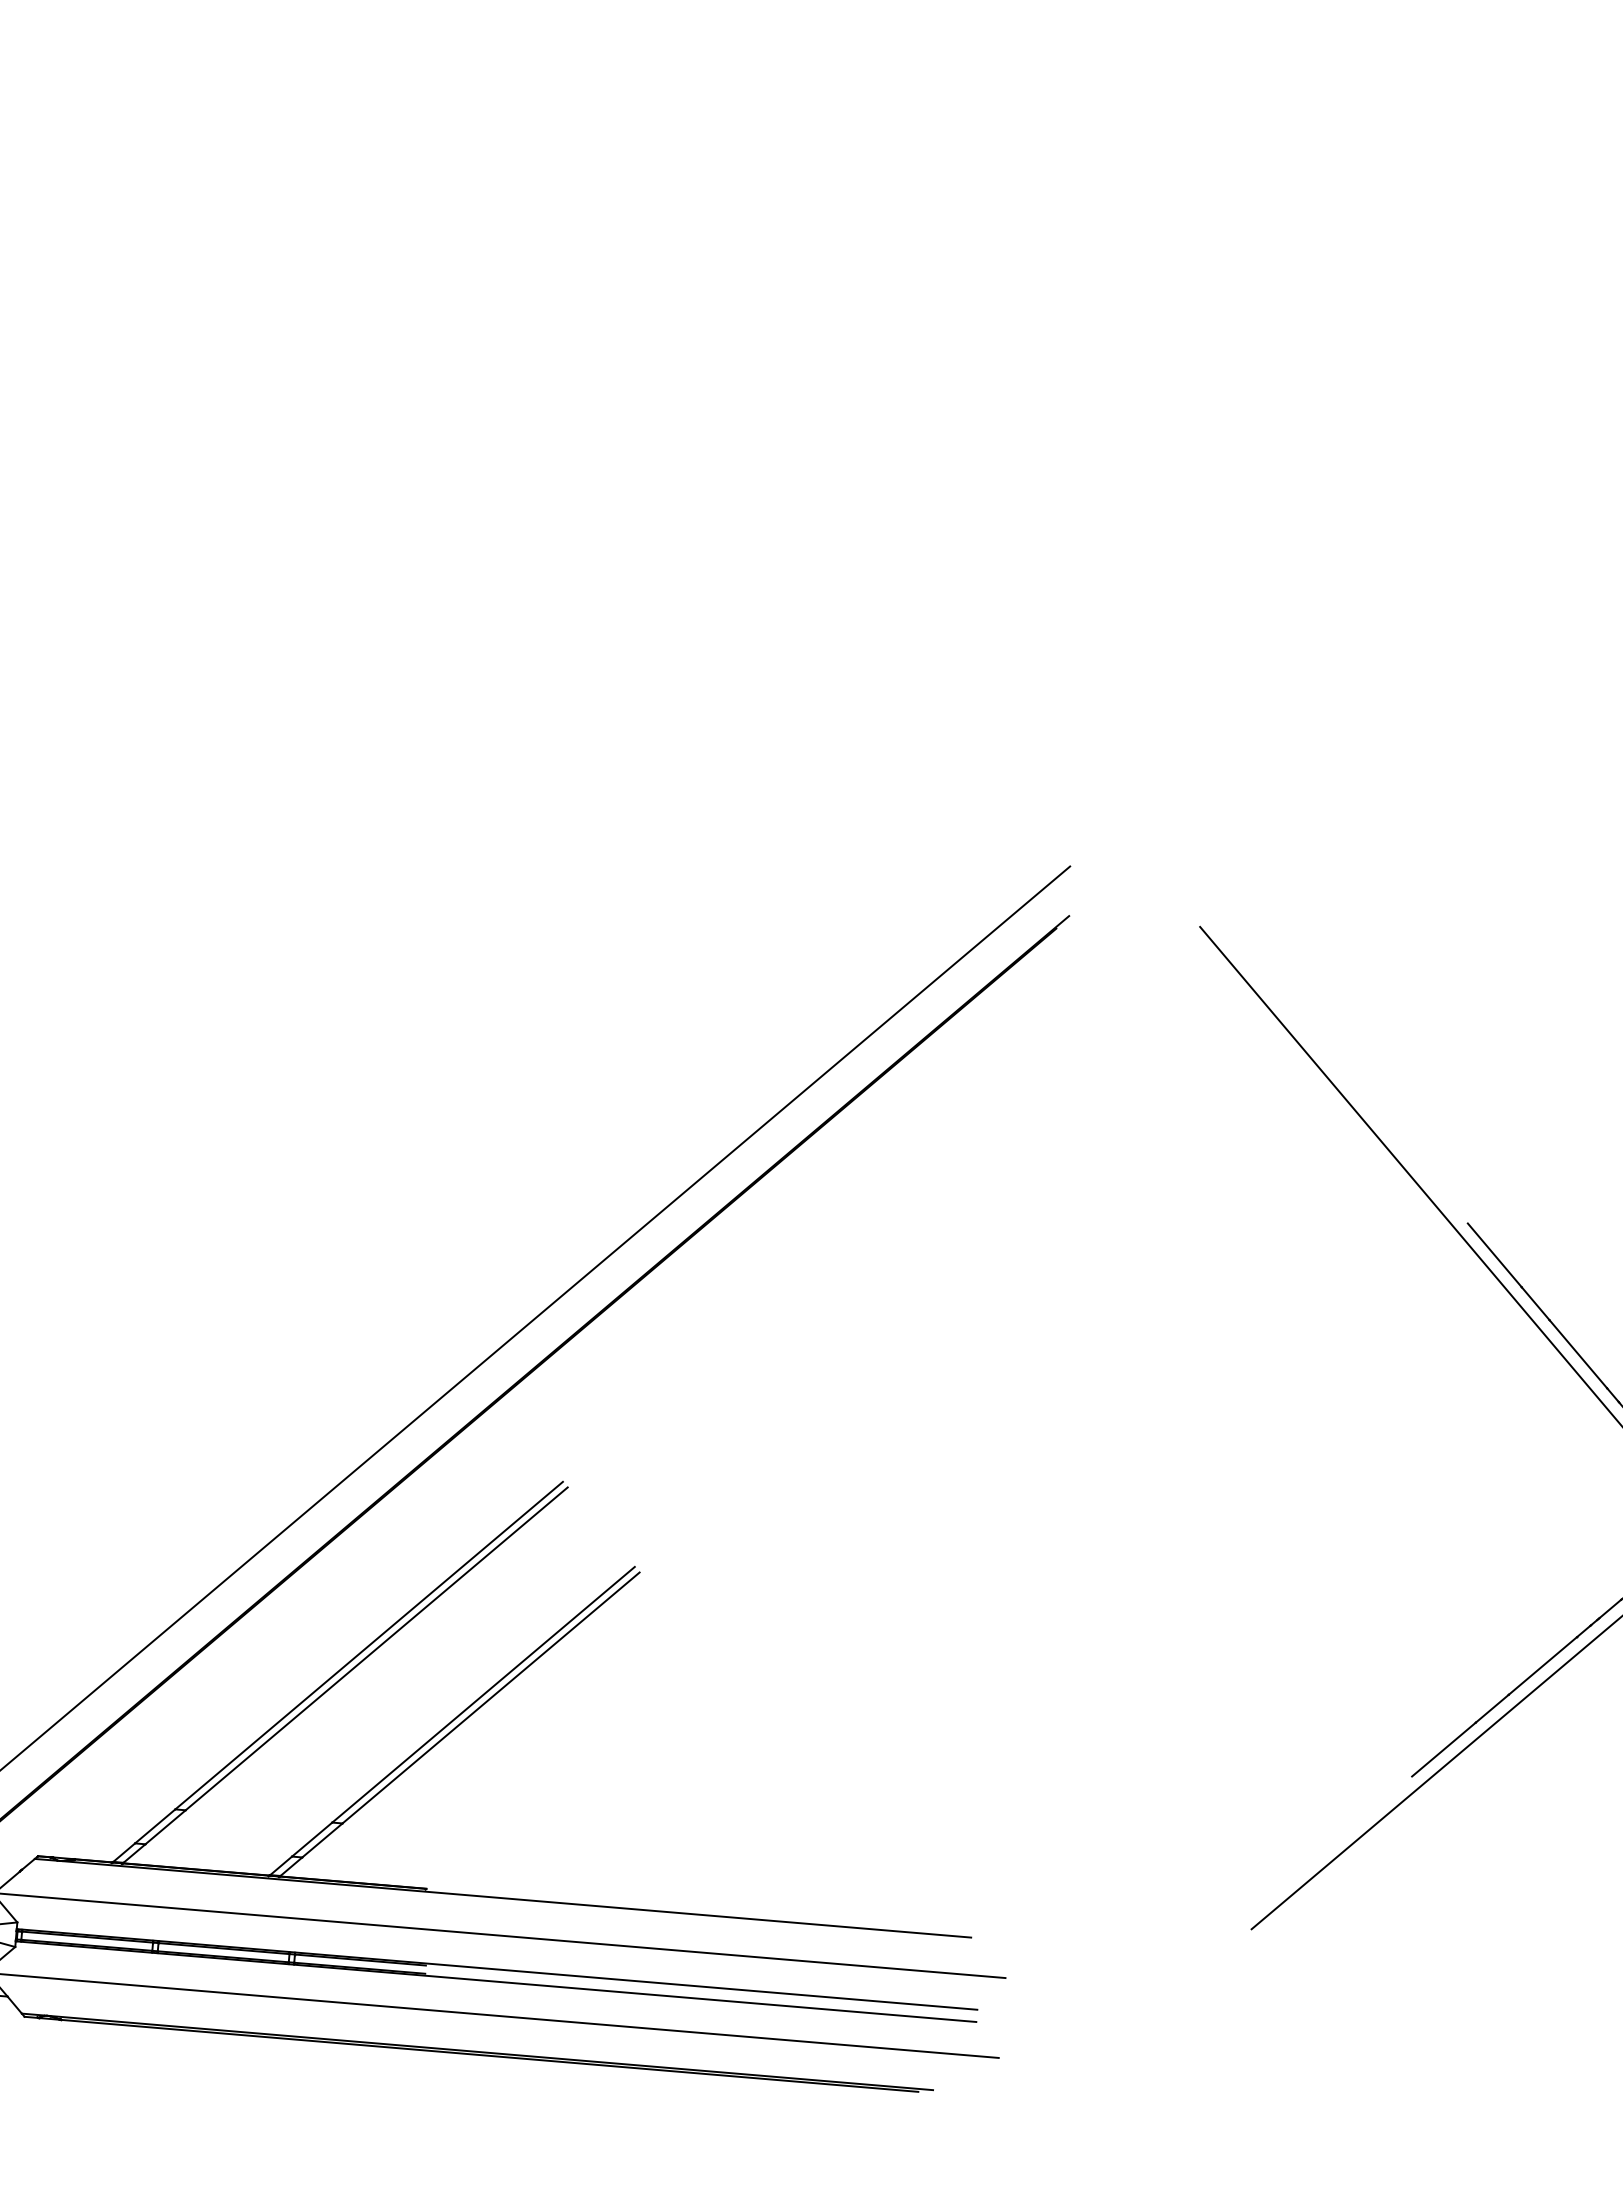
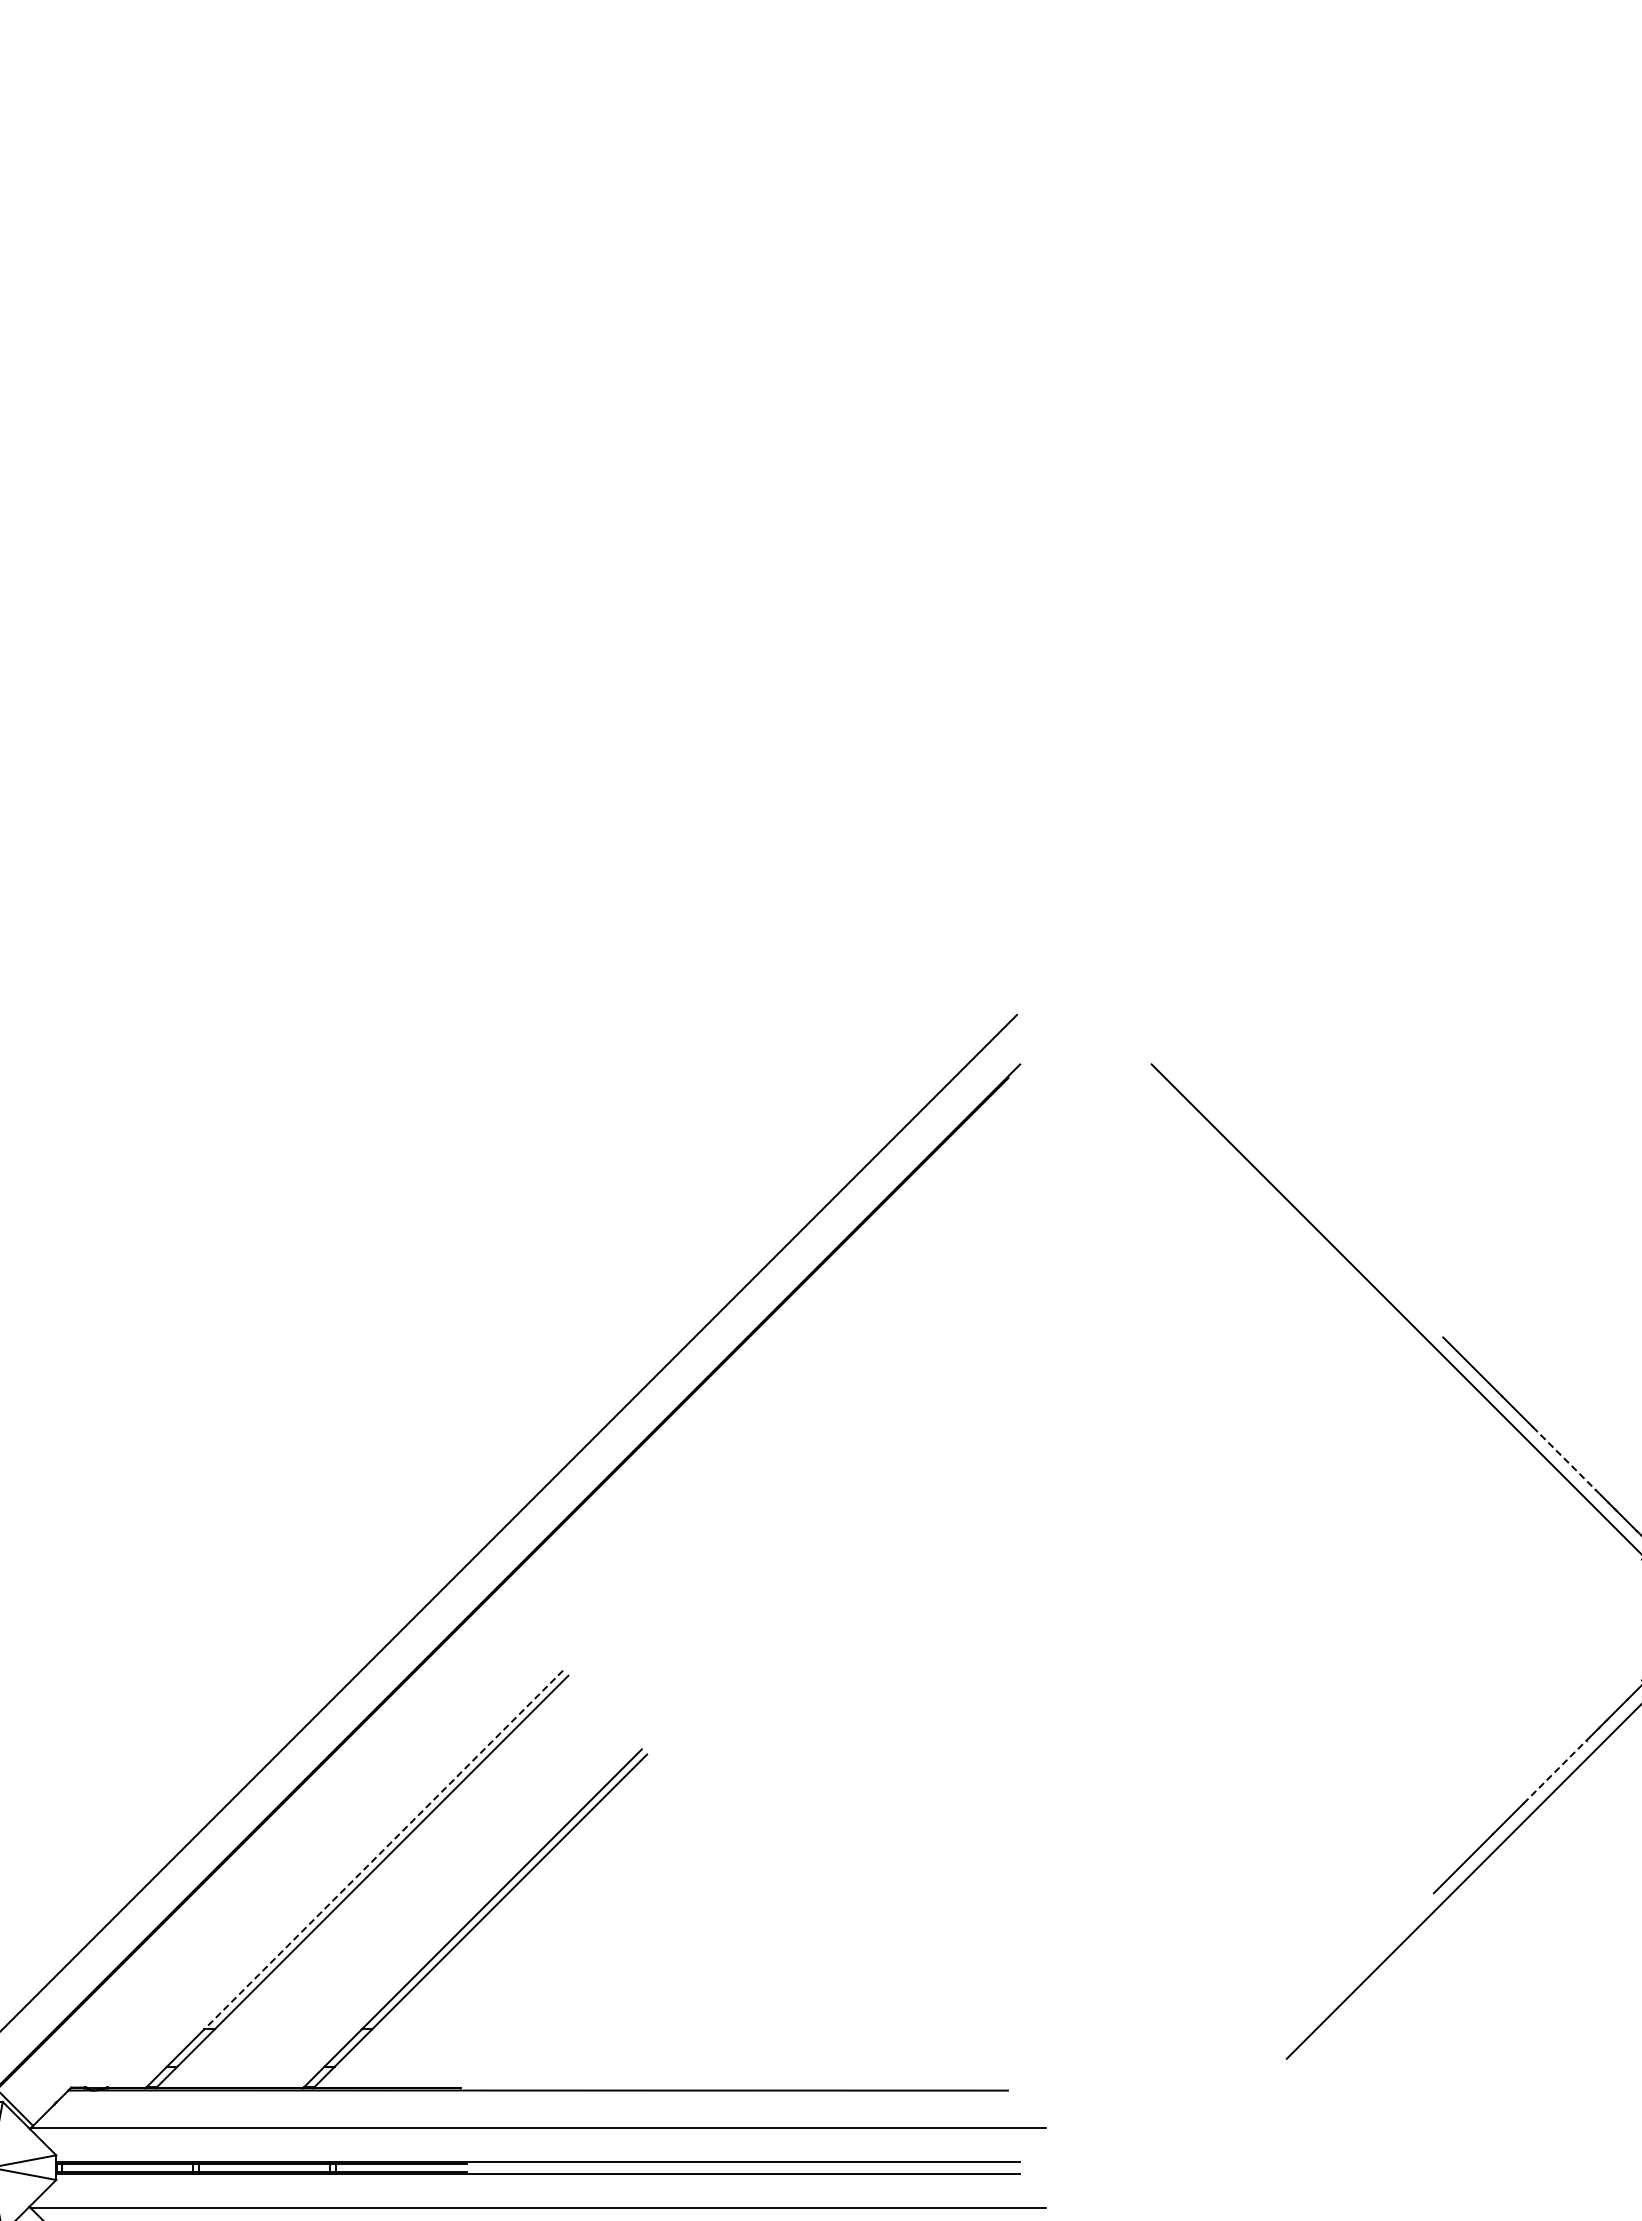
line: (1578, 1354) -> (1564, 1458), solid -> dashed
line: (368, 1646) -> (383, 1850), solid -> dashed
line: (1543, 1666) -> (1555, 1772), solid -> dashed

